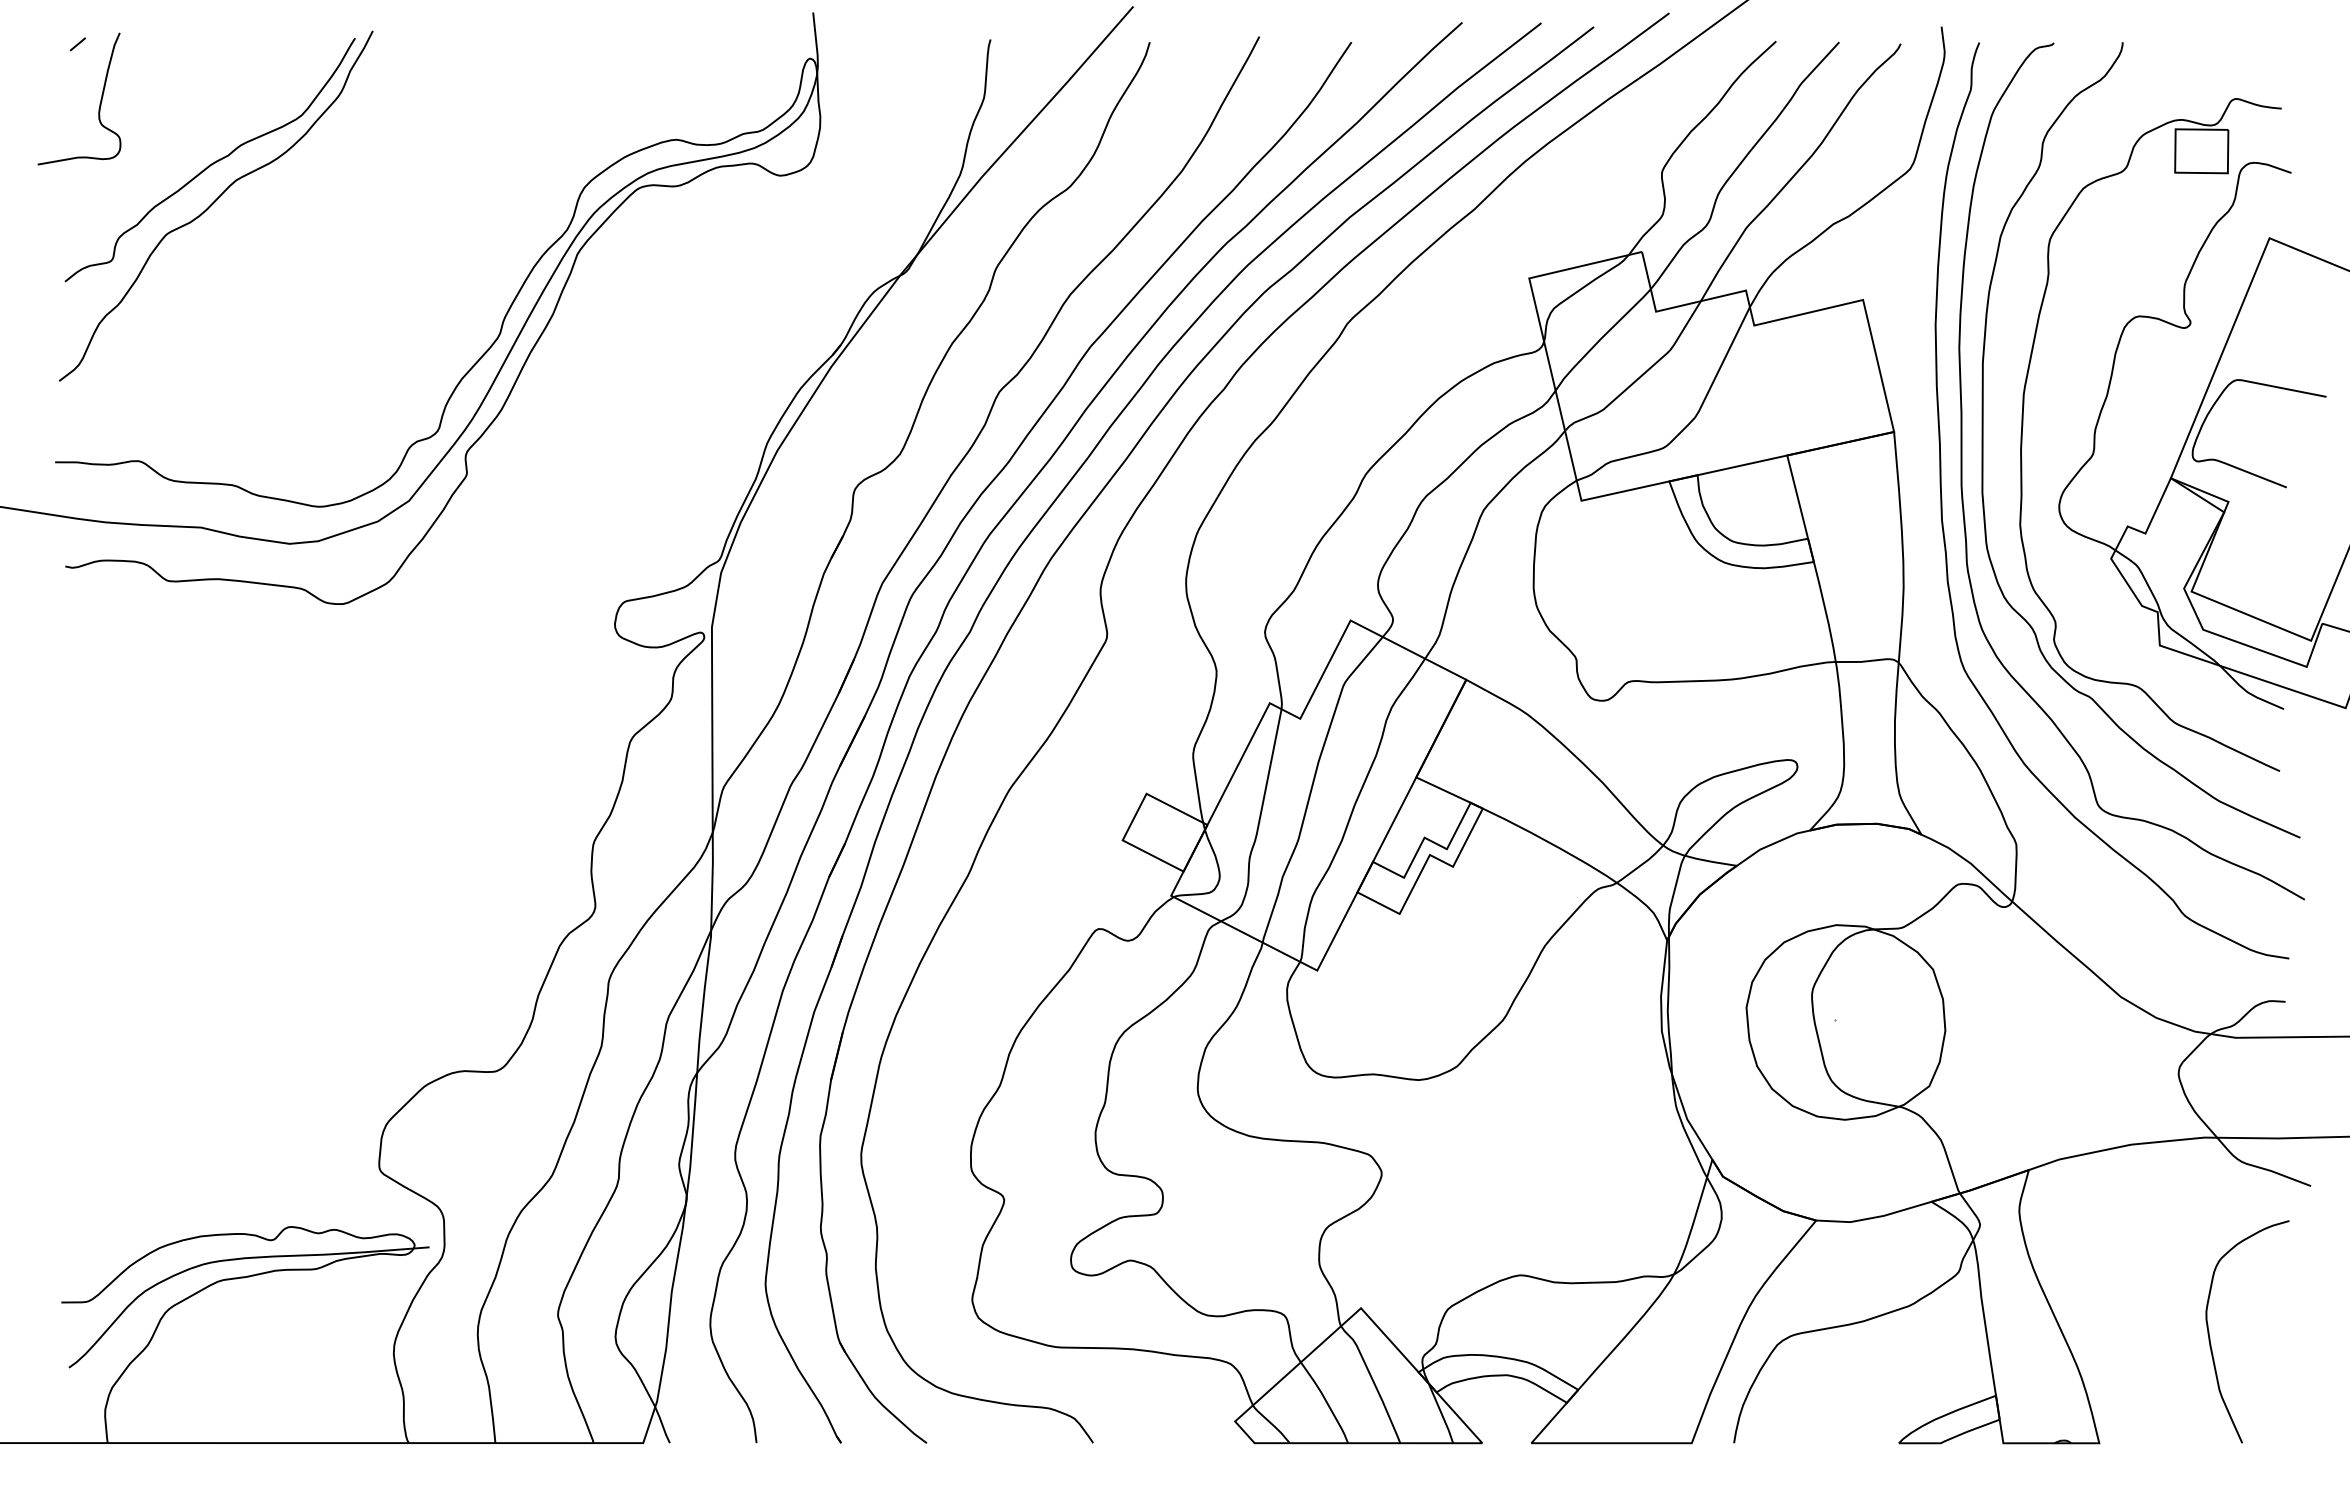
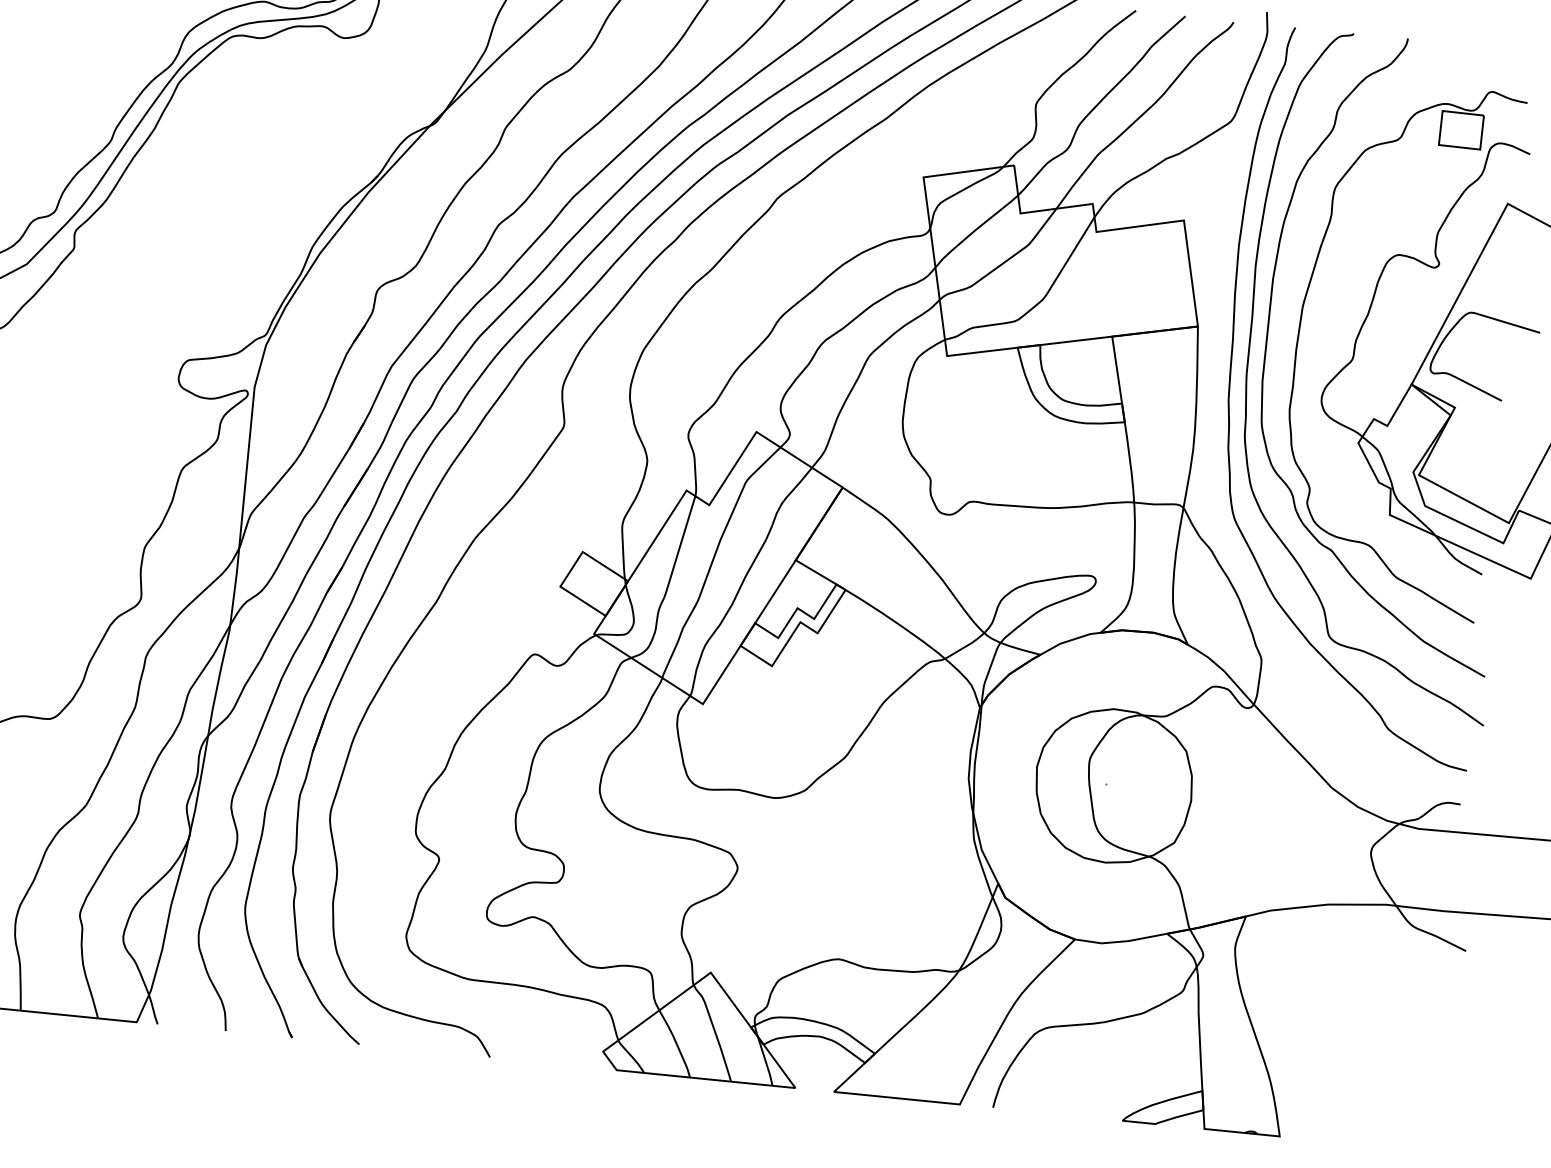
curve: (2210, 1337) -> (1375, 1062), removed

